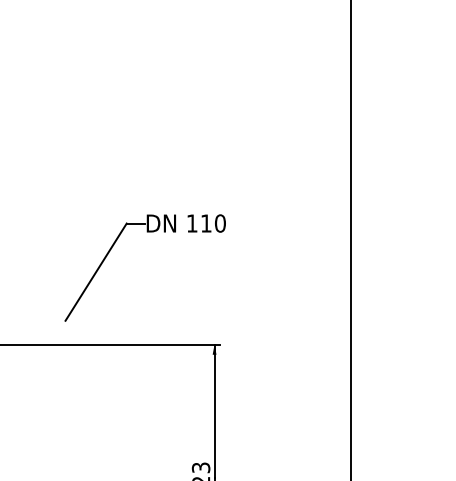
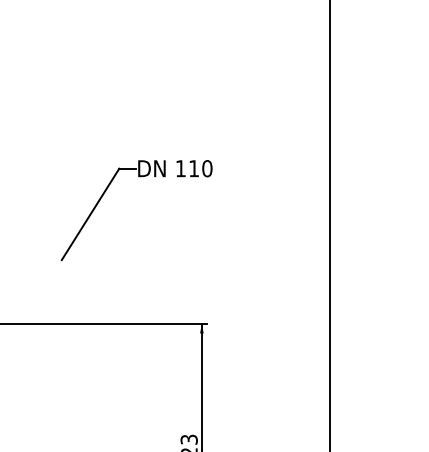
part: (147, 232) -> (138, 177), moved

